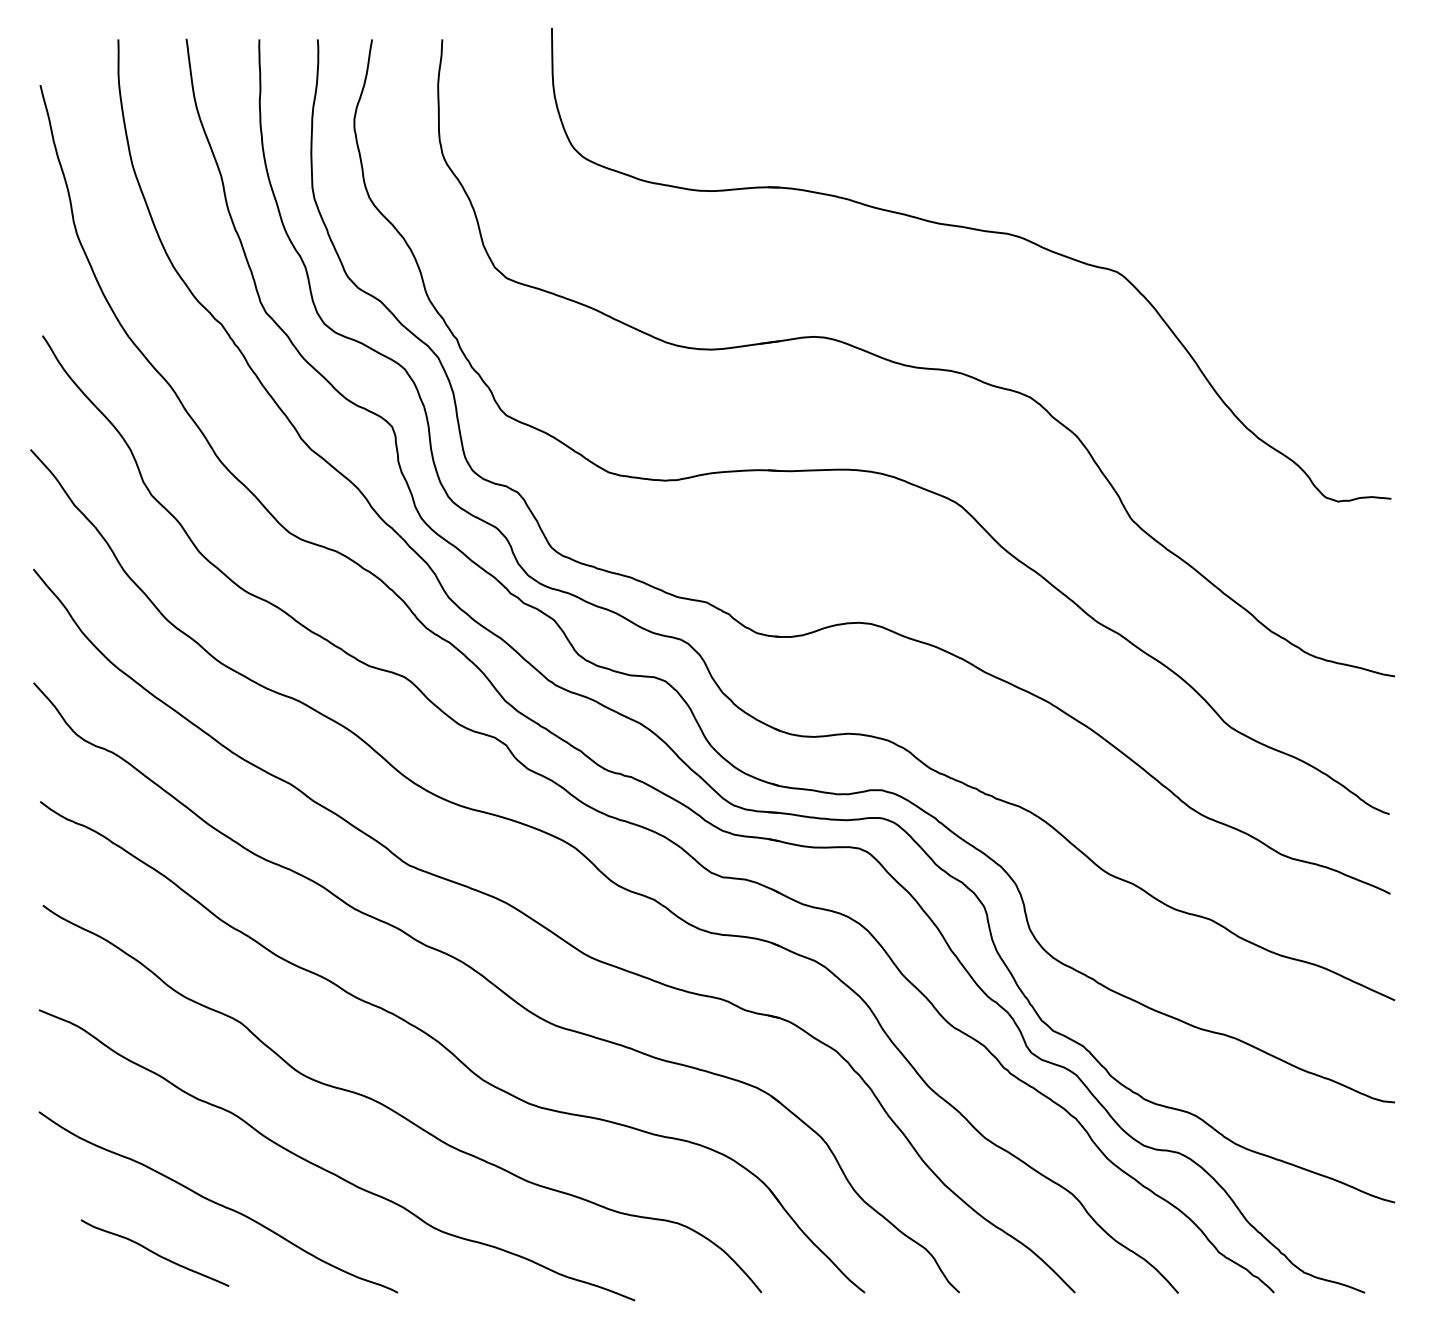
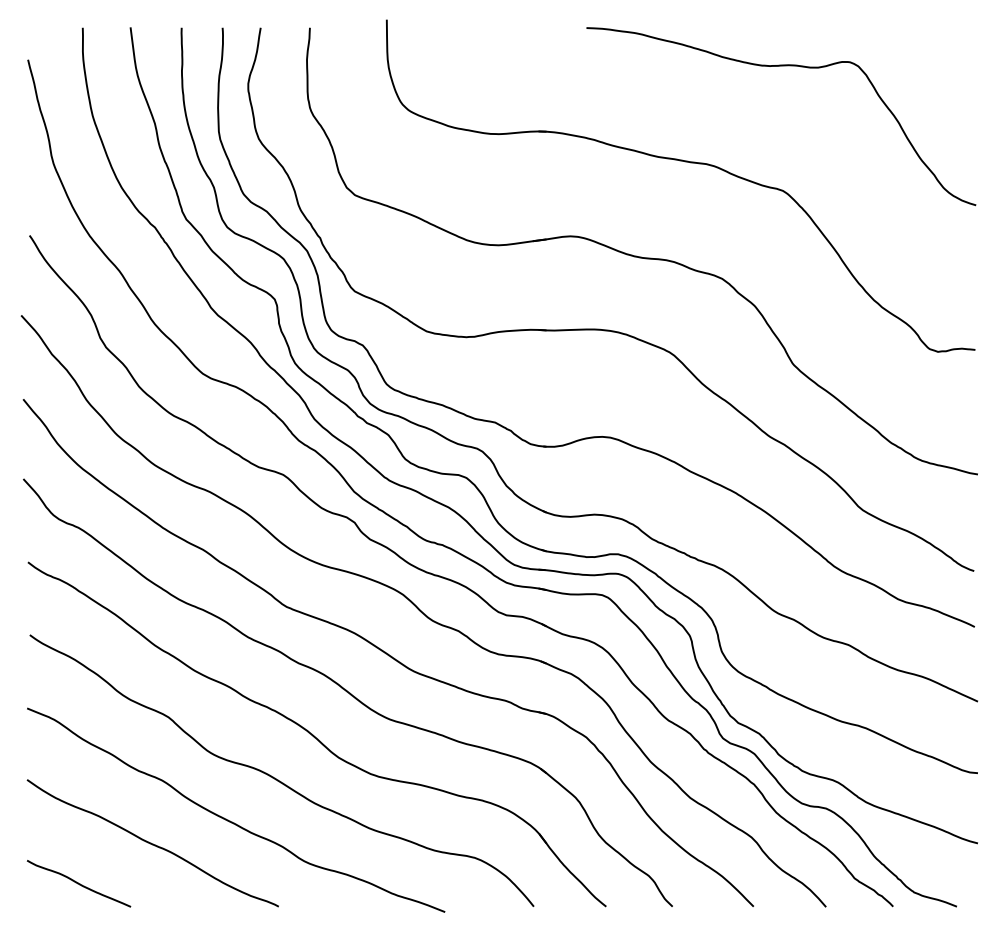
curve: (1114, 94) -> (781, 66), added
curve: (154, 1252) -> (78, 883), moved

